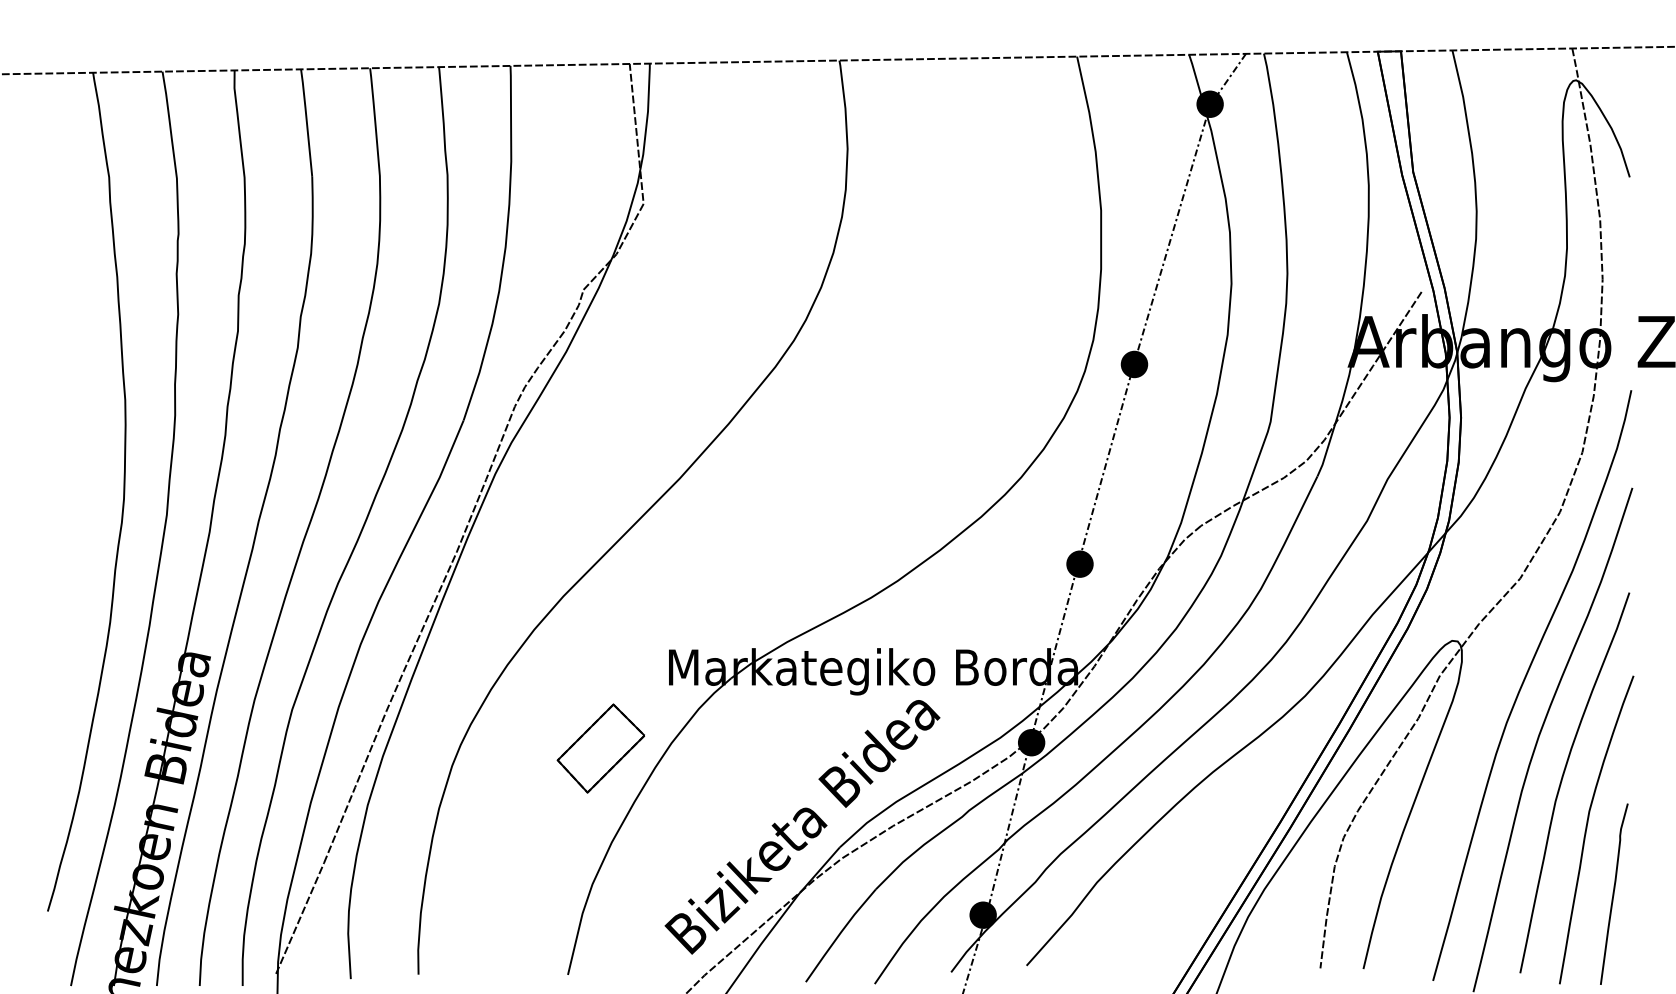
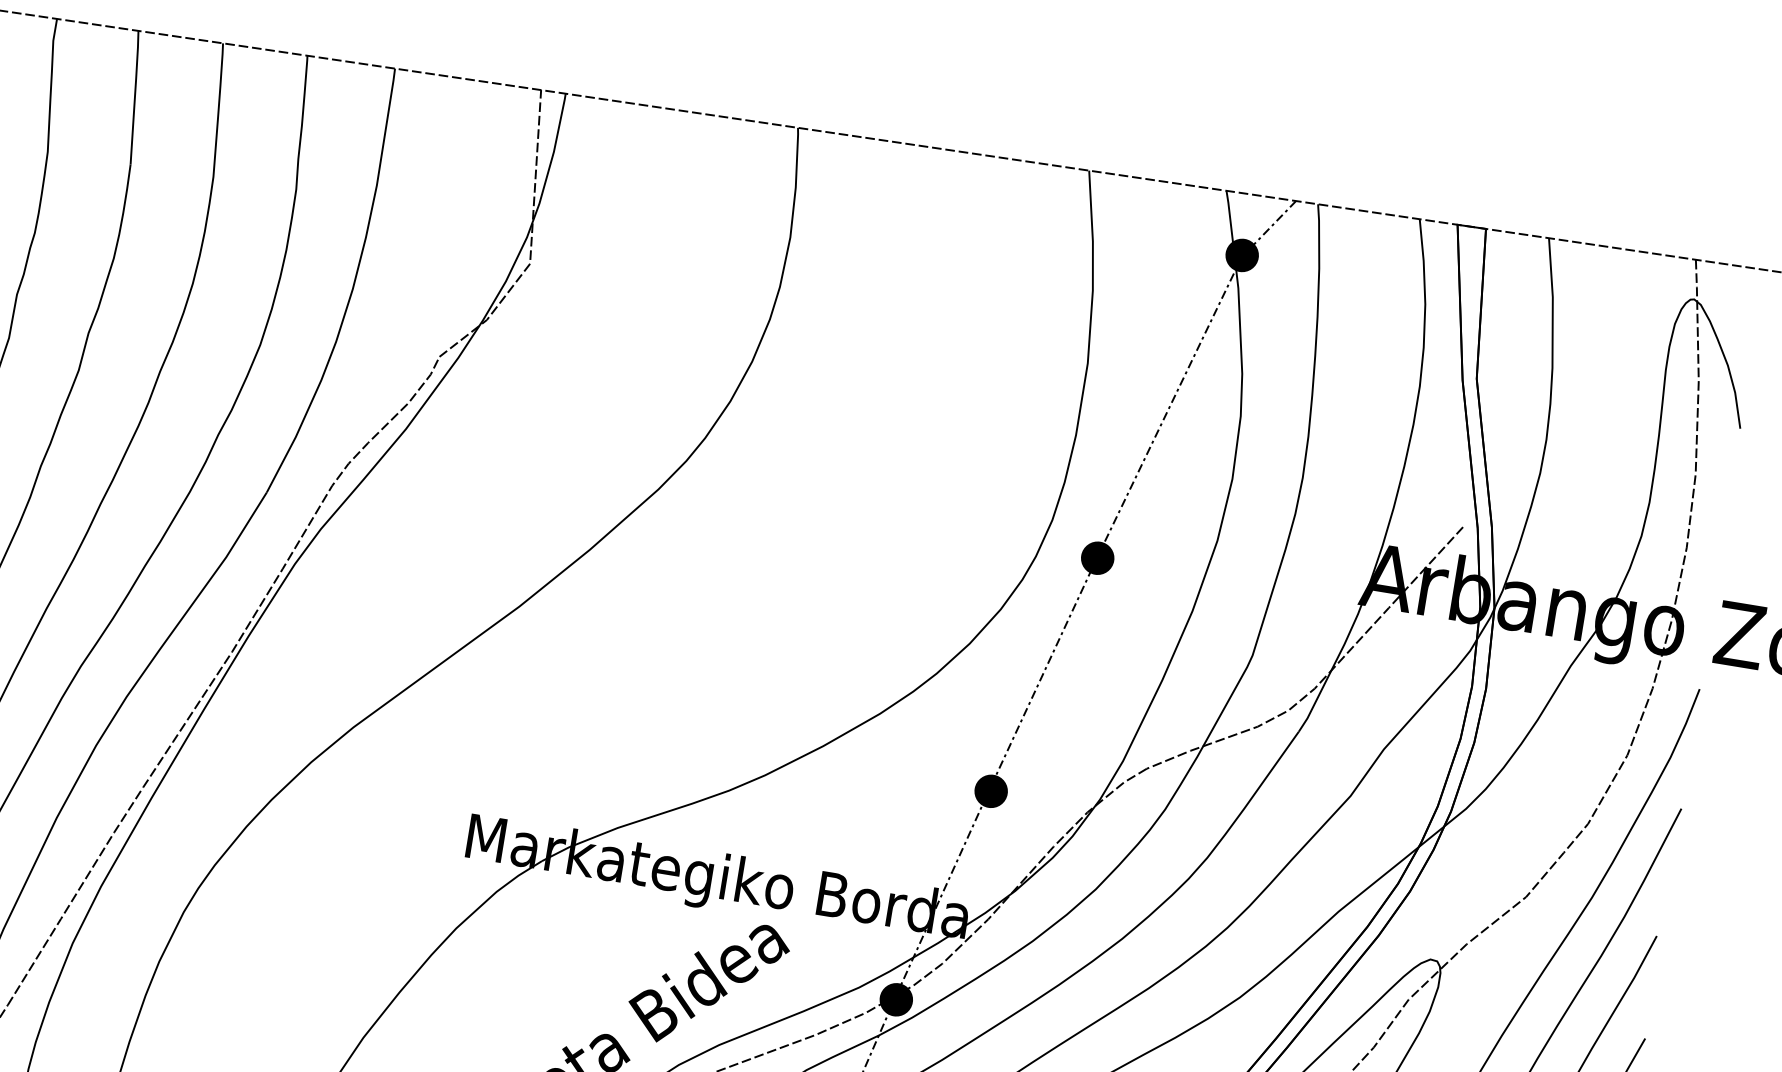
part: (600, 748) -> (368, 920), removed

